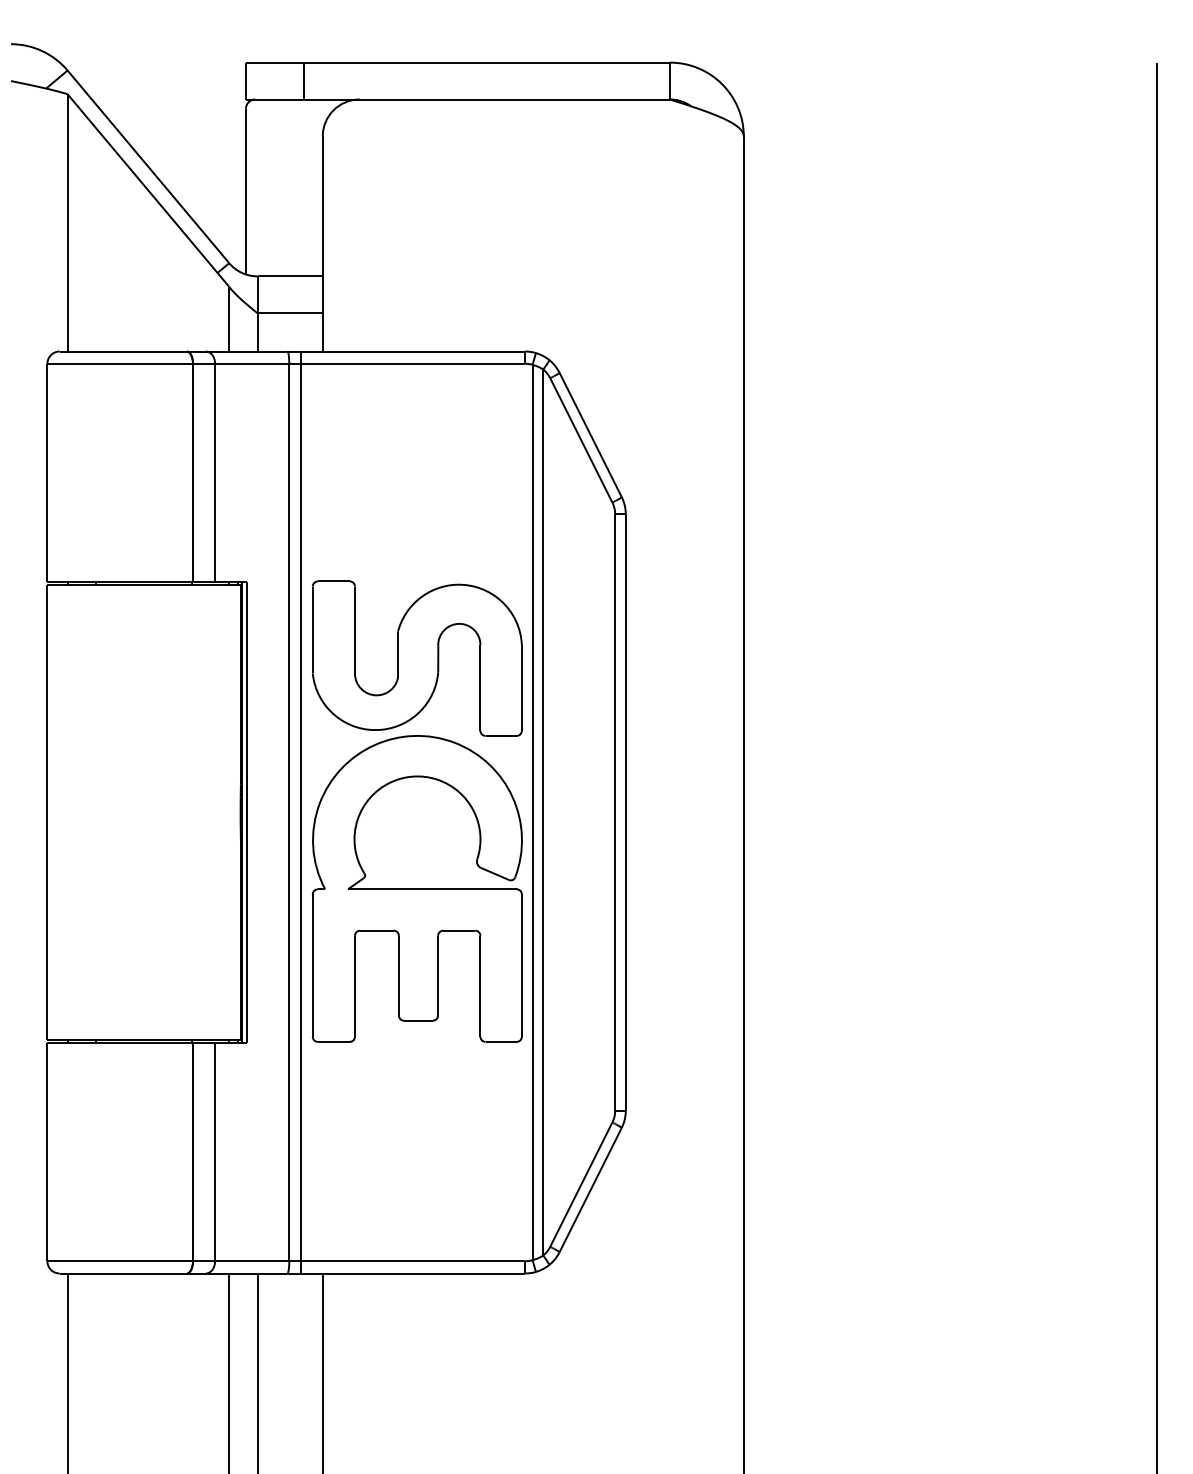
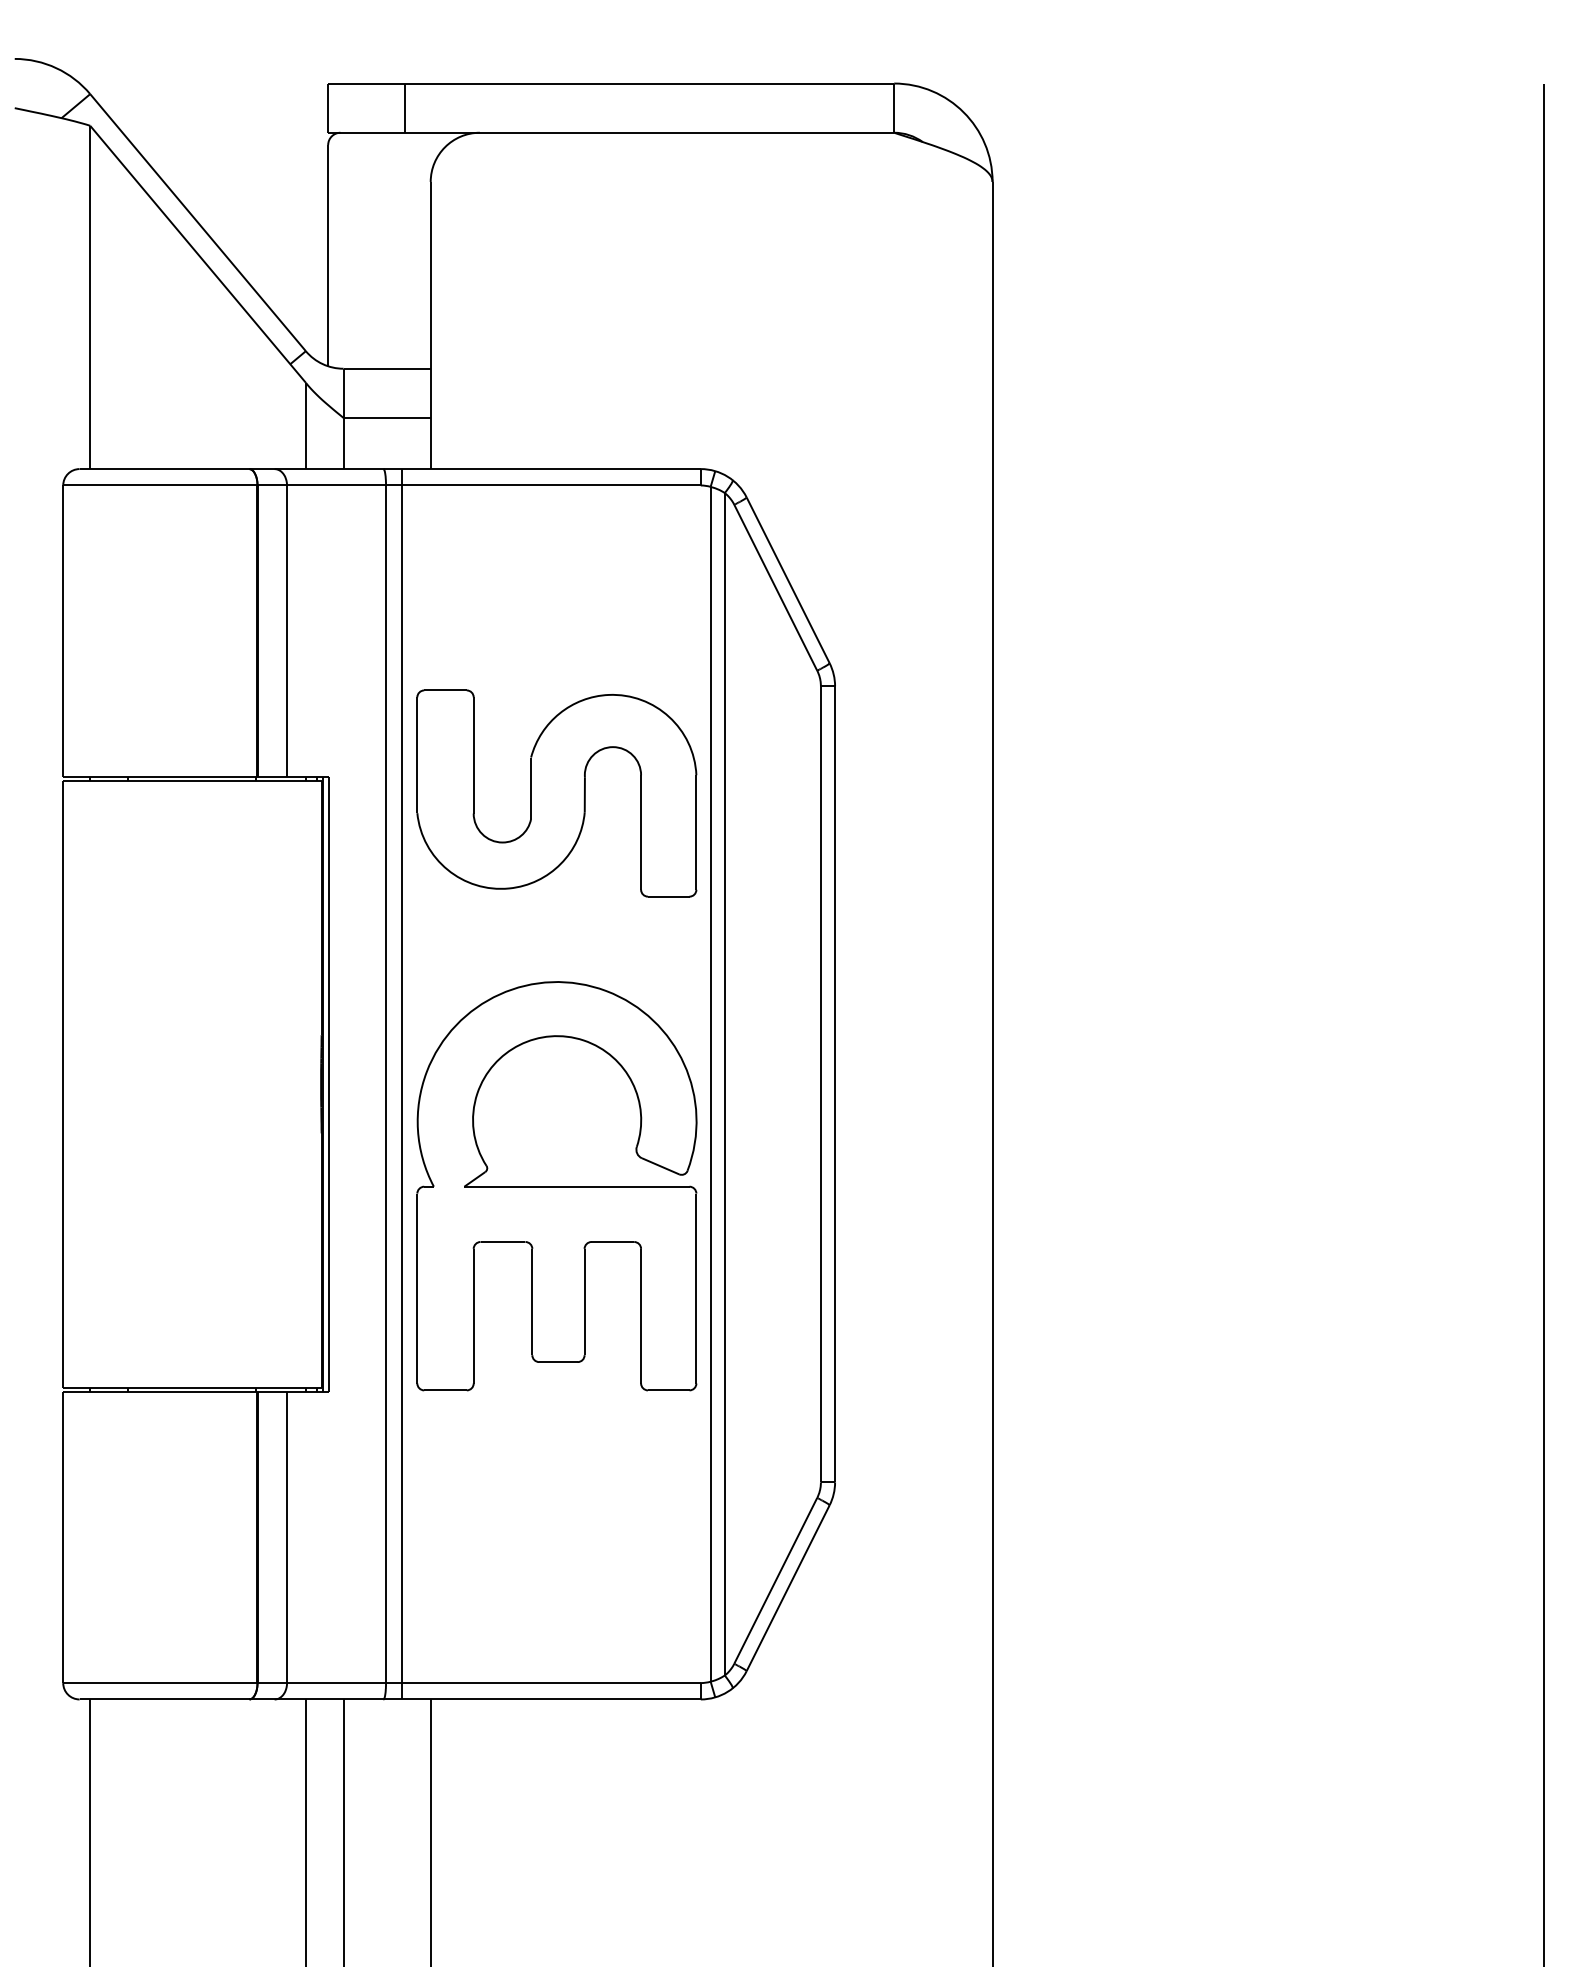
part: (417, 658) -> (557, 793), moved

